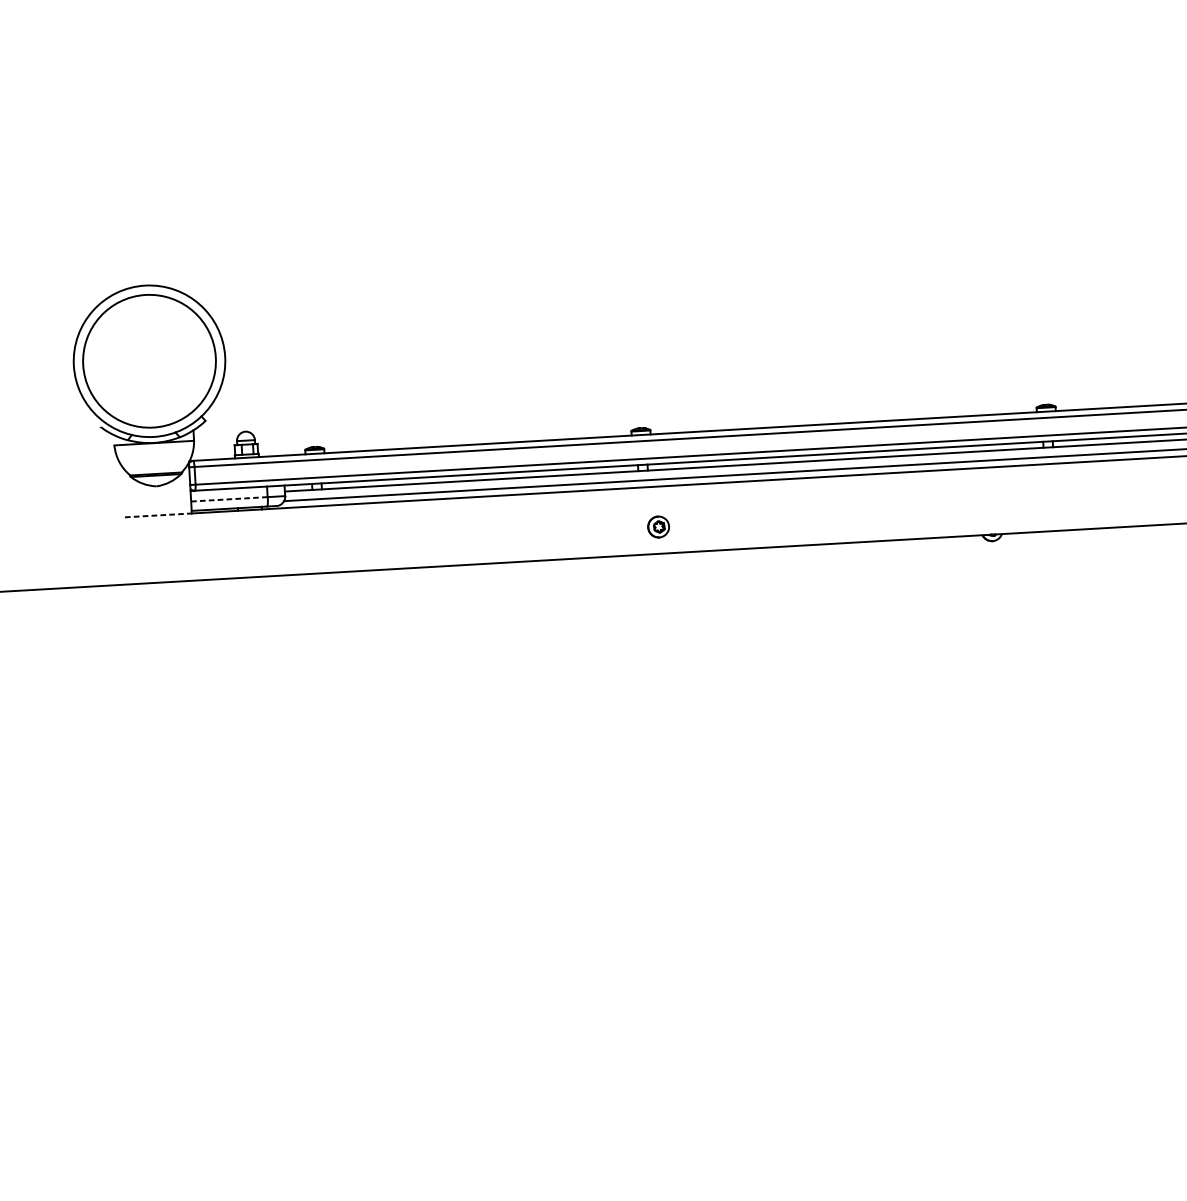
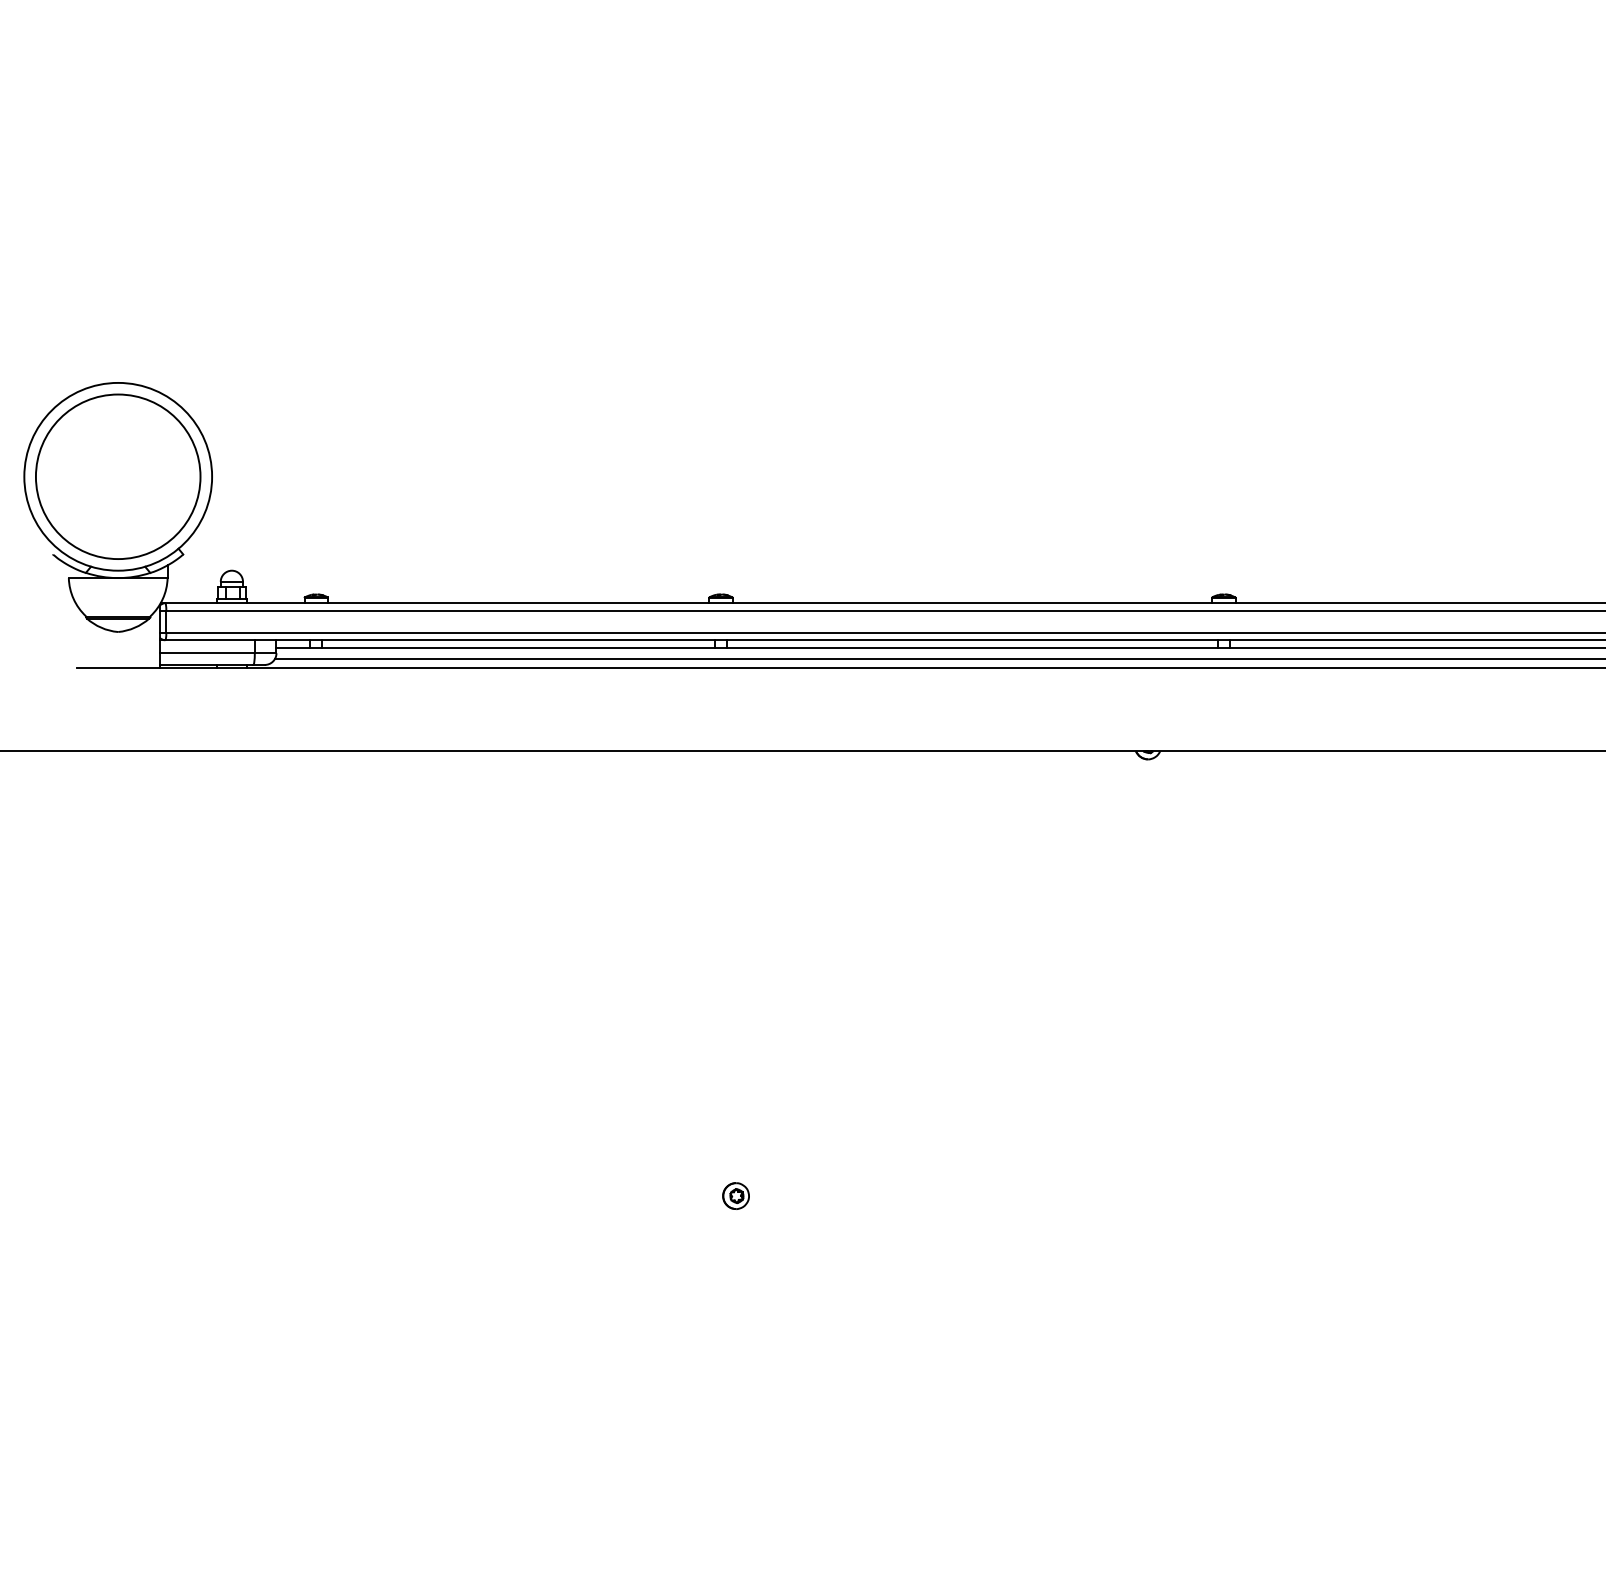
line: (228, 499) -> (206, 653), dashed -> solid
line: (158, 515) -> (118, 668), dashed -> solid
part: (658, 526) -> (735, 1195), moved

